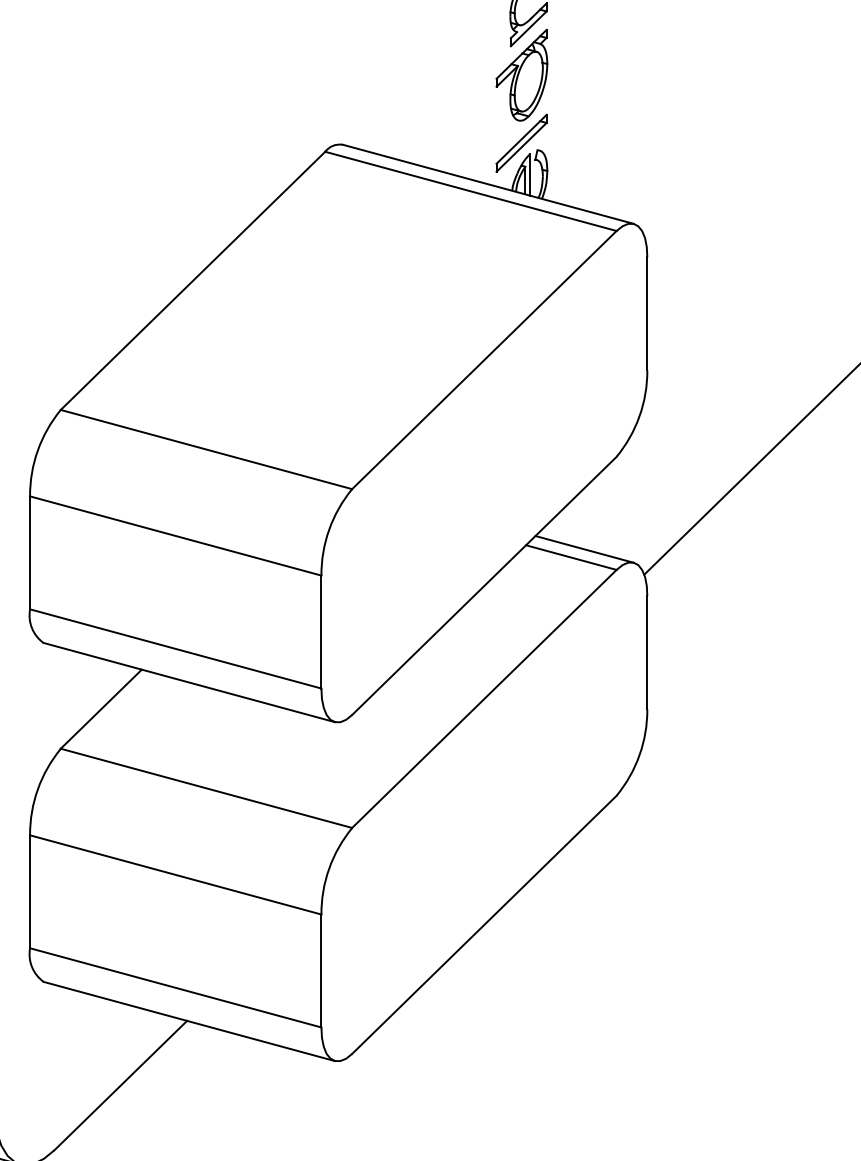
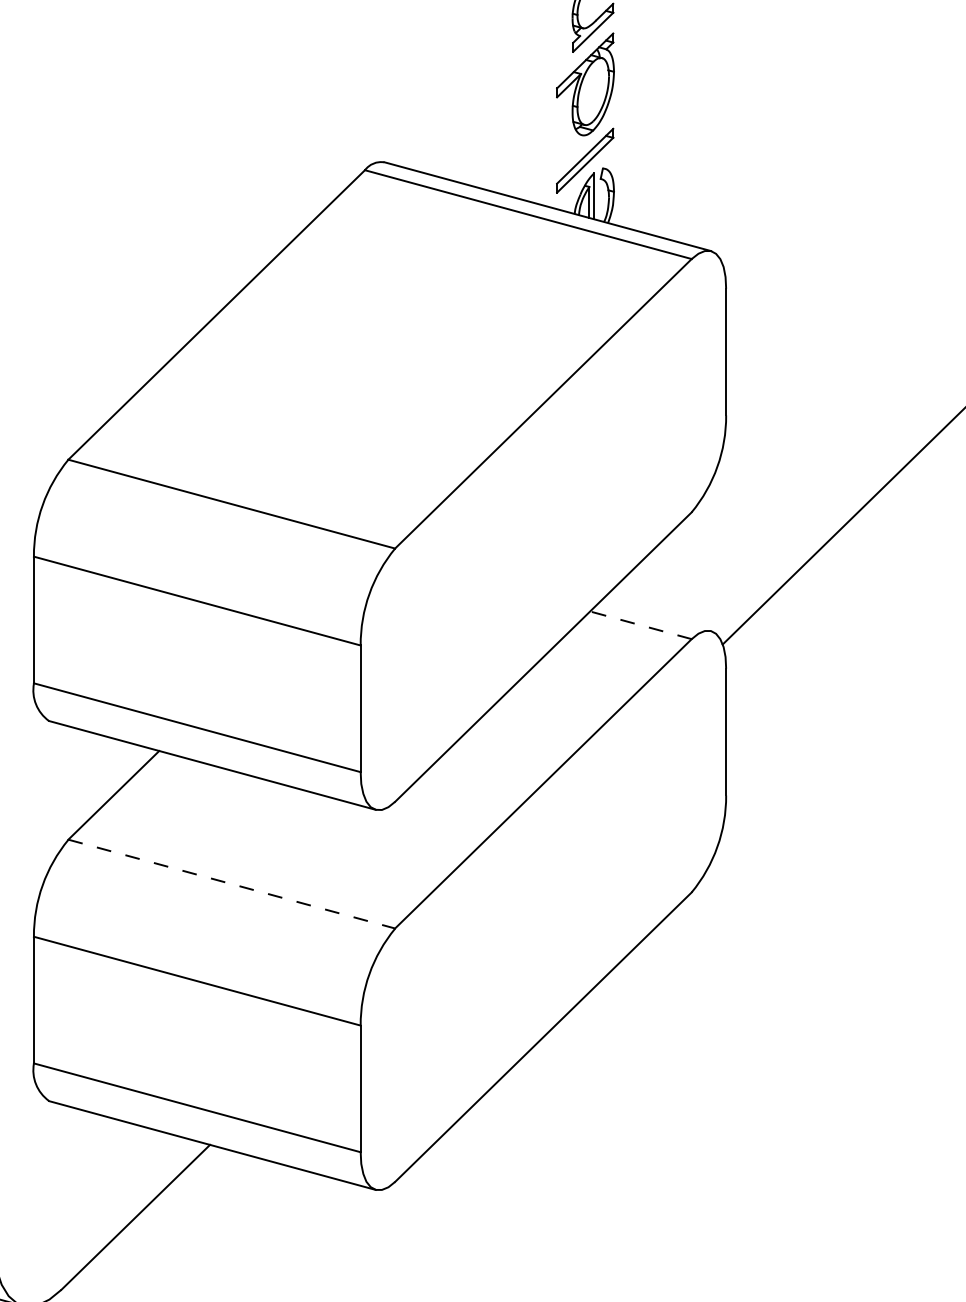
line: (584, 549) -> (655, 616), removed
line: (570, 557) -> (640, 625), solid -> dashed
line: (207, 788) -> (232, 884), solid -> dashed

